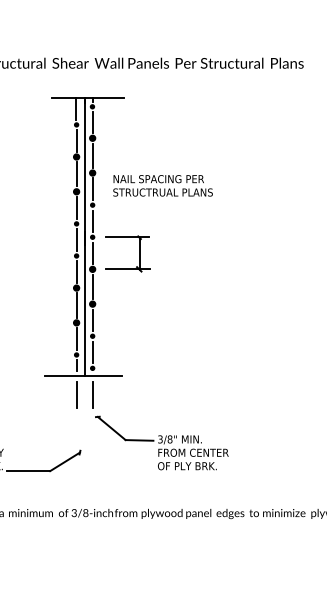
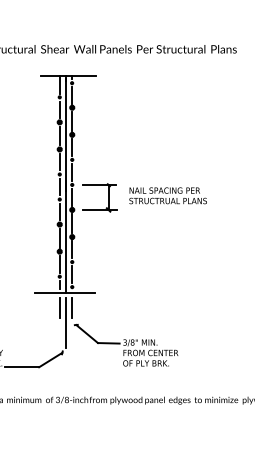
text: (162, 185) -> (167, 195), moved
line: (85, 413) -> (66, 322), added

